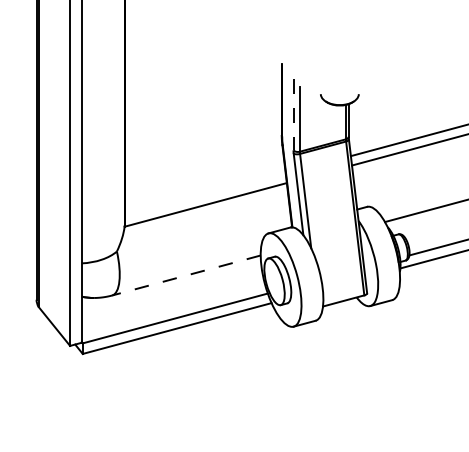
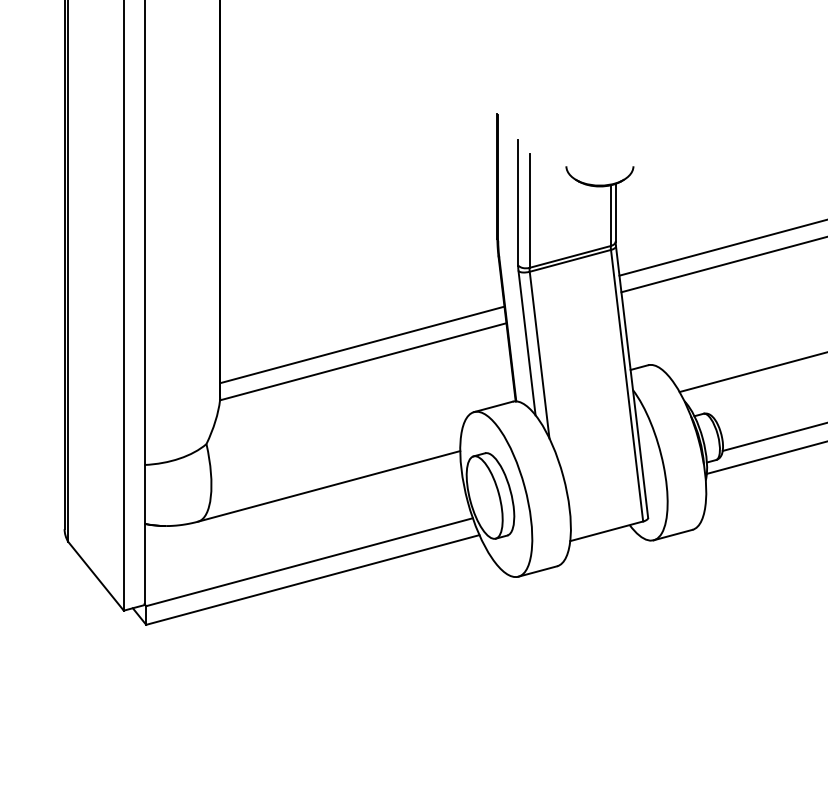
line: (293, 114) -> (518, 202), dashed -> solid
line: (204, 195) -> (361, 345), added
line: (186, 275) -> (329, 486), dashed -> solid

